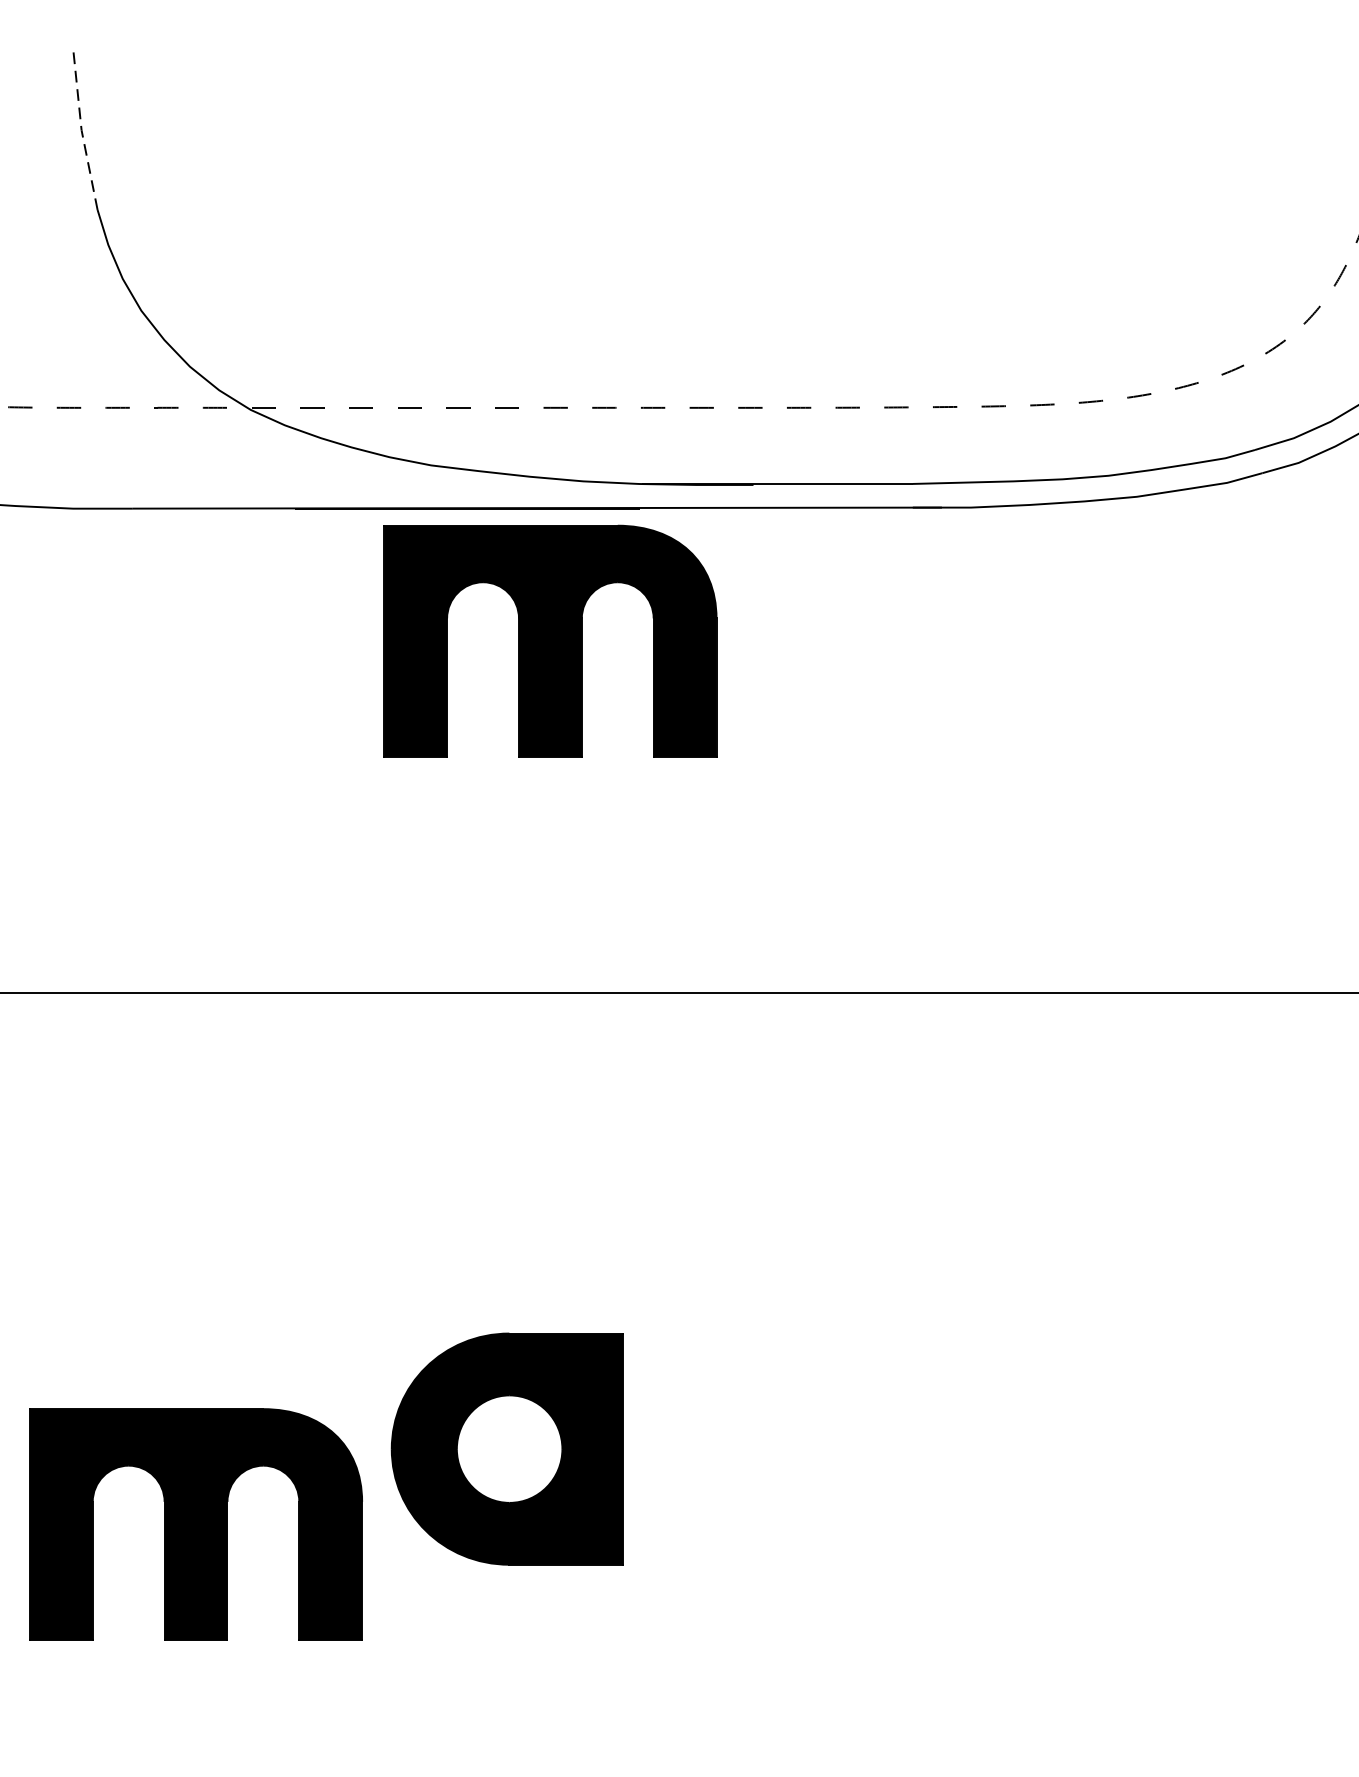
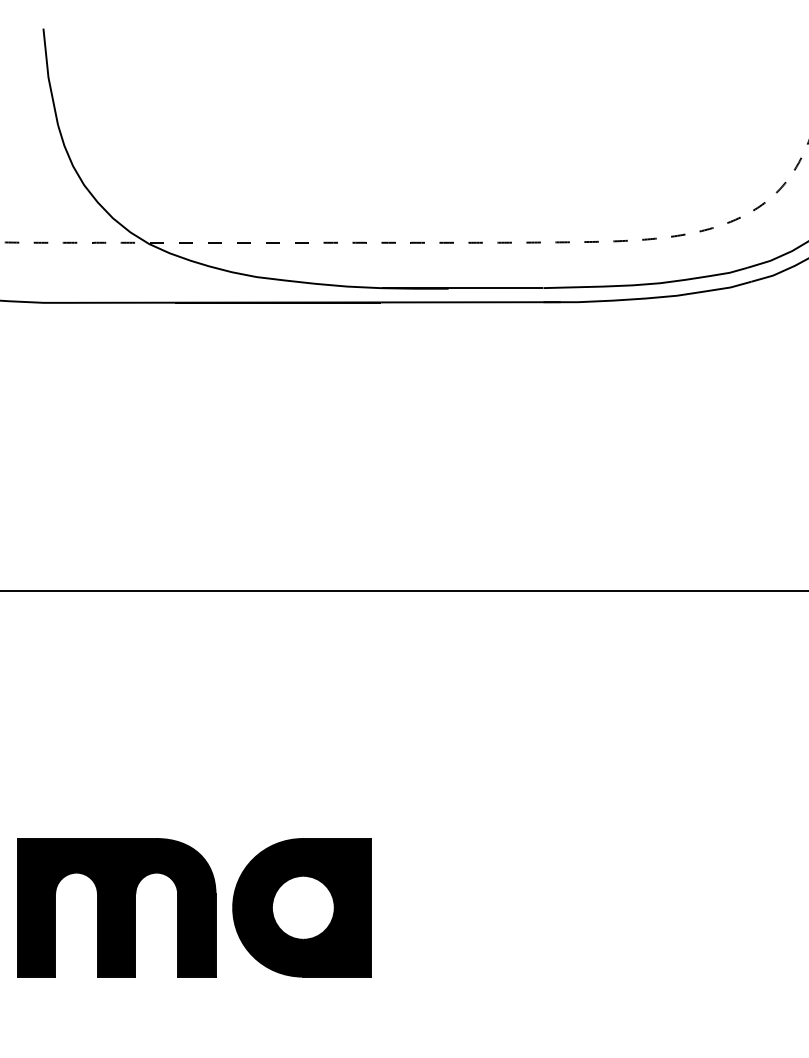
line: (81, 130) -> (48, 77), dashed -> solid
part: (550, 640) -> (327, 381), removed
part: (506, 1448) -> (301, 907), moved

